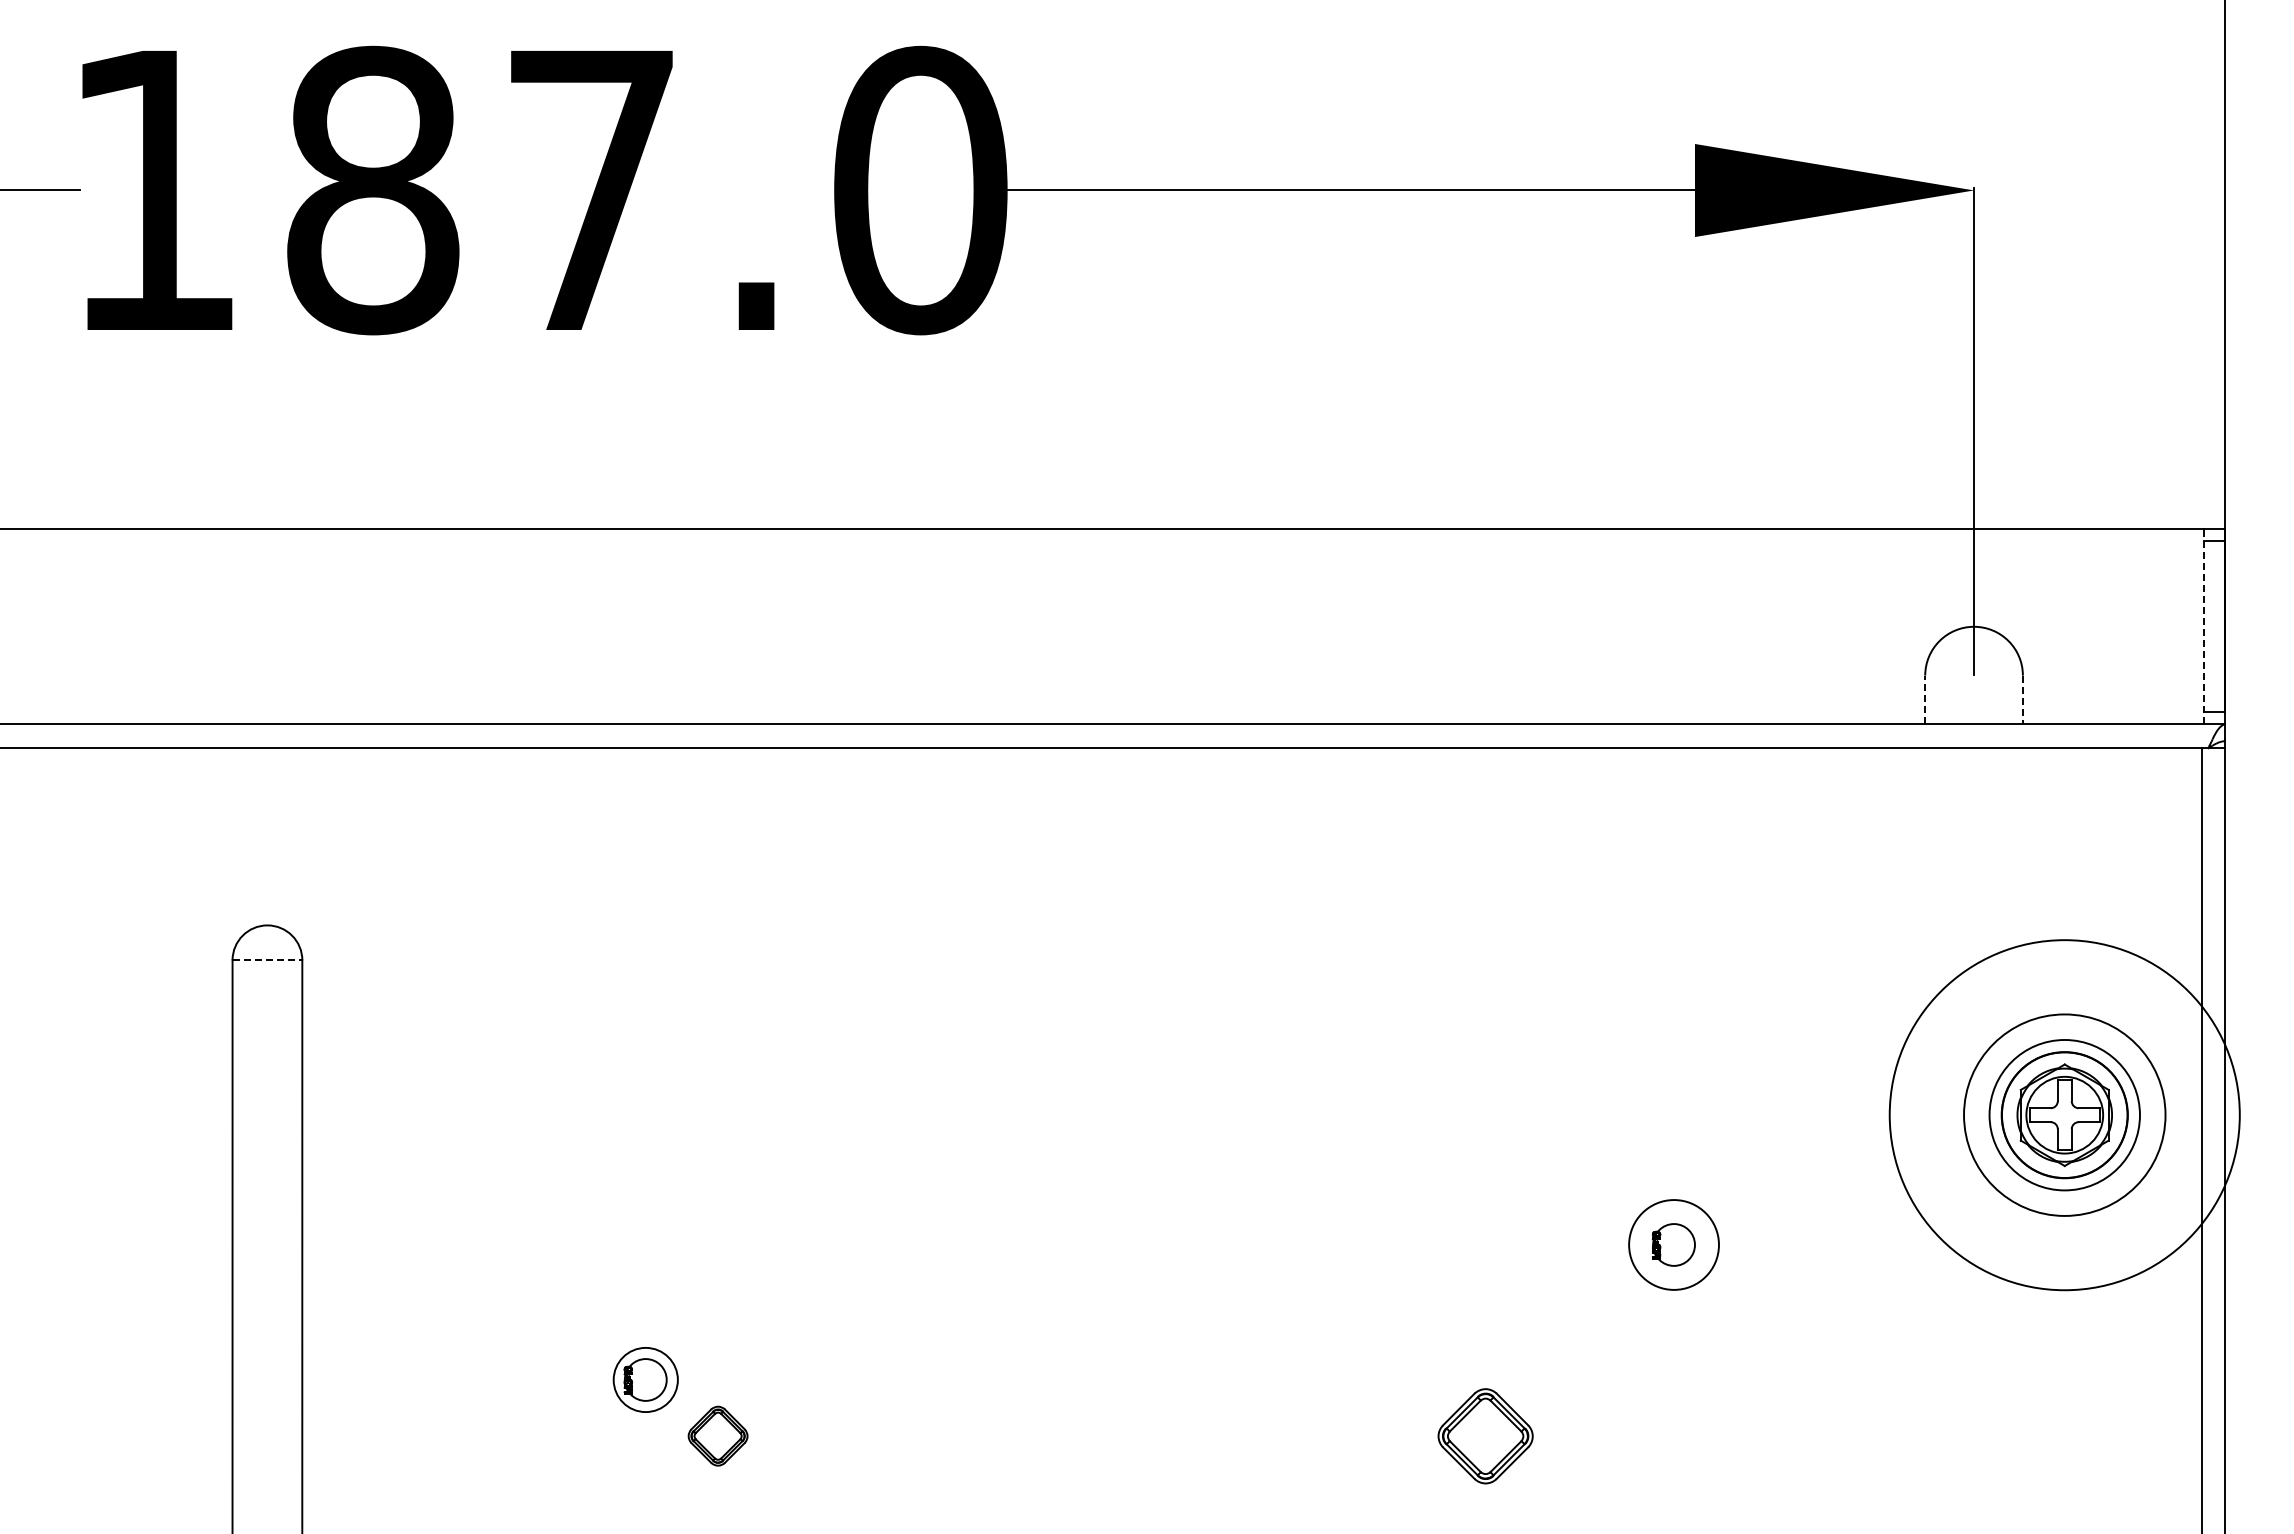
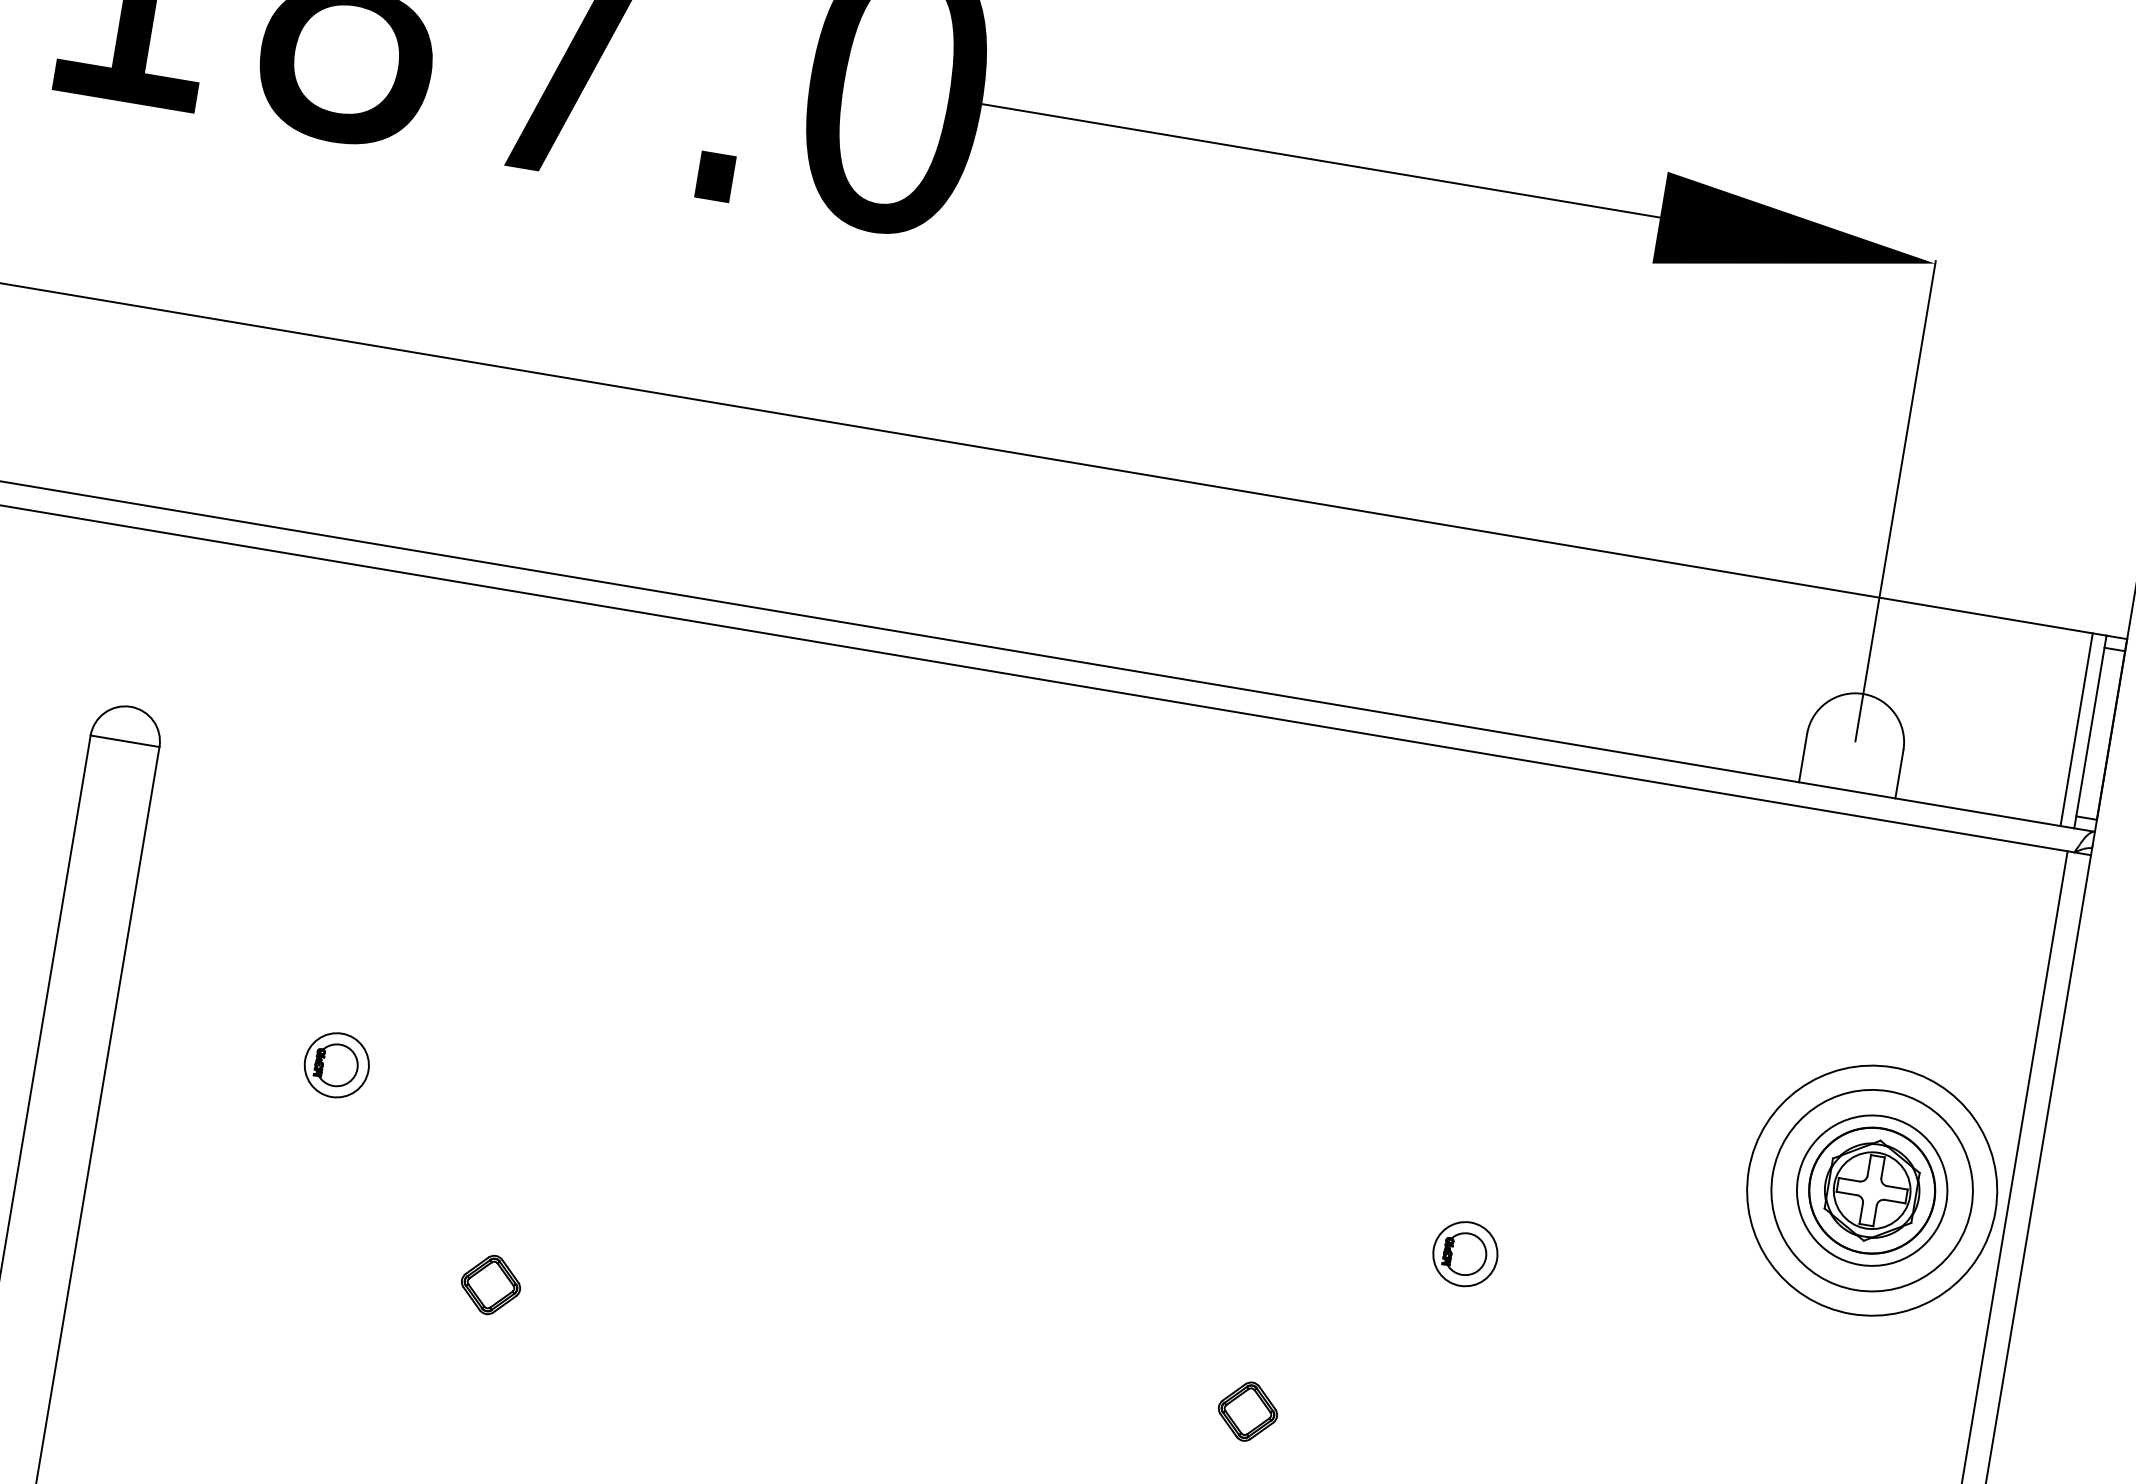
line: (2190, 626) -> (2076, 729), added
line: (2204, 626) -> (2090, 731), dashed -> solid
line: (1925, 699) -> (1803, 757), dashed -> solid
line: (2022, 700) -> (1898, 774), dashed -> solid
line: (267, 960) -> (125, 741), dashed -> solid
circle: (2064, 1115) -> (1871, 1190), size x0.71
circle: (1673, 1244) -> (1464, 1253), size x0.71
part: (645, 1379) -> (336, 1064), moved
part: (1485, 1435) -> (1247, 1410), size x0.62

